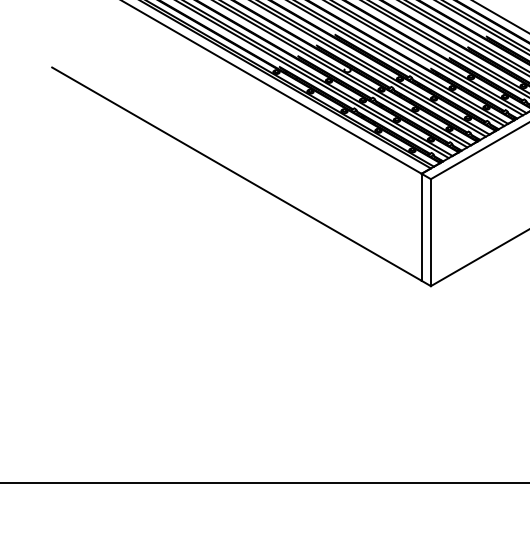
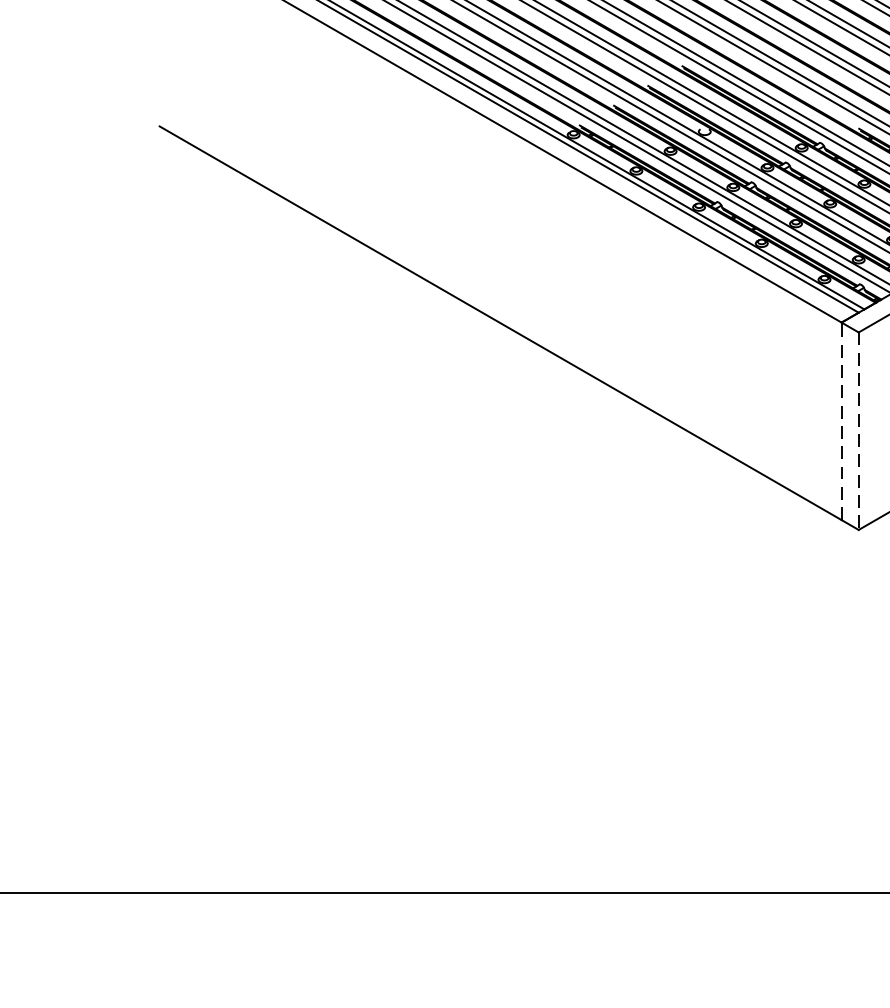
line: (421, 226) -> (841, 419), solid -> dashed
line: (430, 233) -> (857, 432), solid -> dashed

